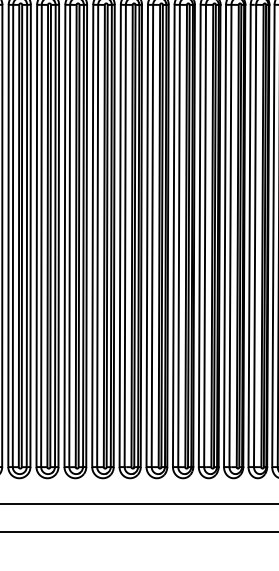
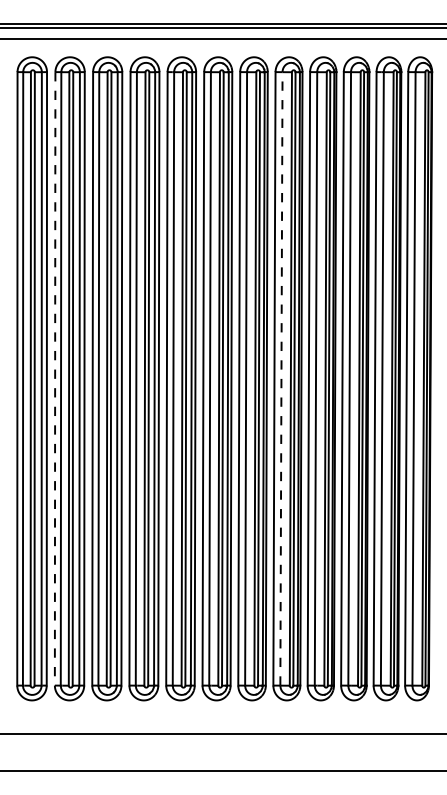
line: (8, 235) -> (55, 378), solid -> dashed
line: (179, 235) -> (281, 378), solid -> dashed

